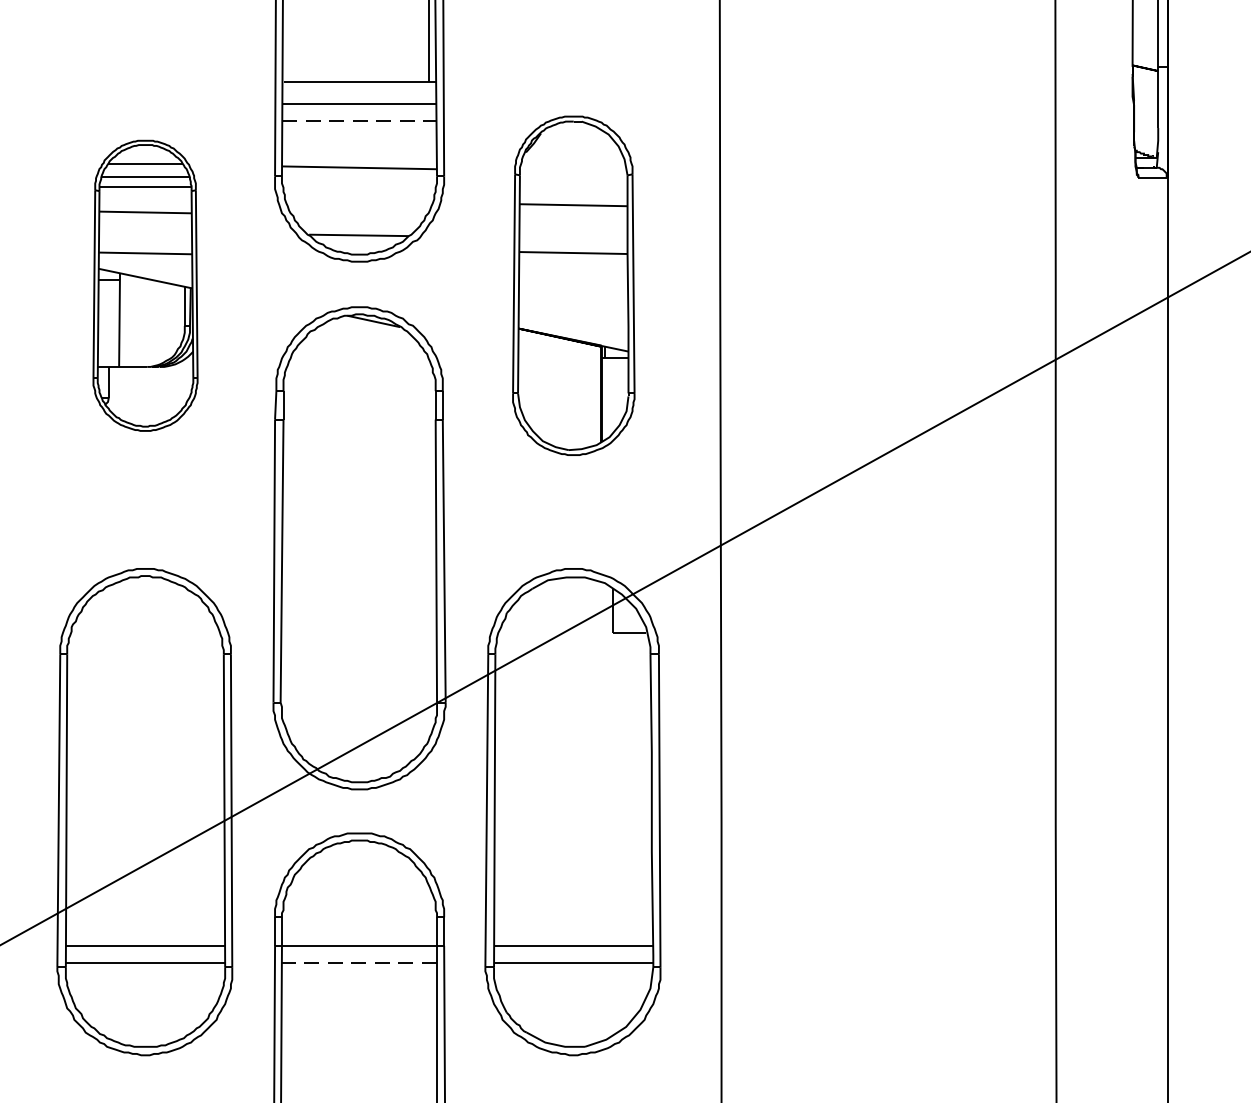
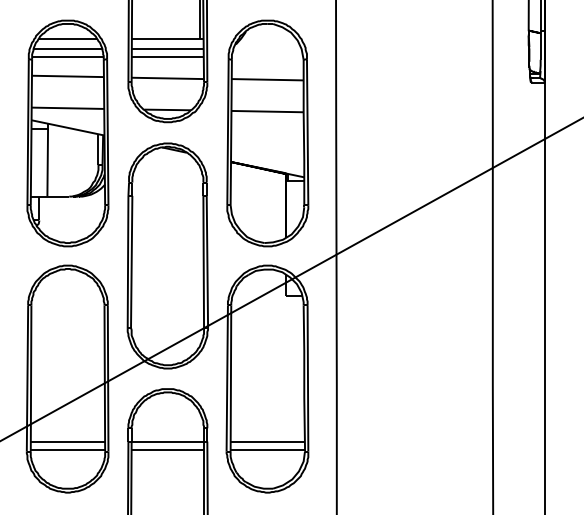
line: (360, 120) -> (168, 56), dashed -> solid
part: (144, 285) -> (67, 133), size x1.67
part: (573, 285) -> (267, 133), size x1.43
line: (358, 962) -> (167, 449), dashed -> solid

